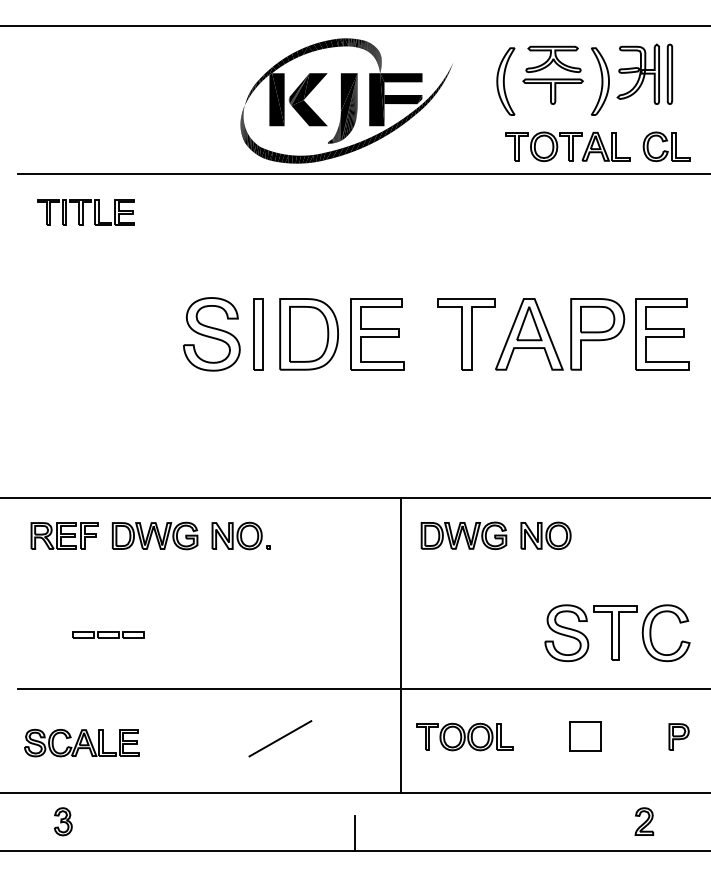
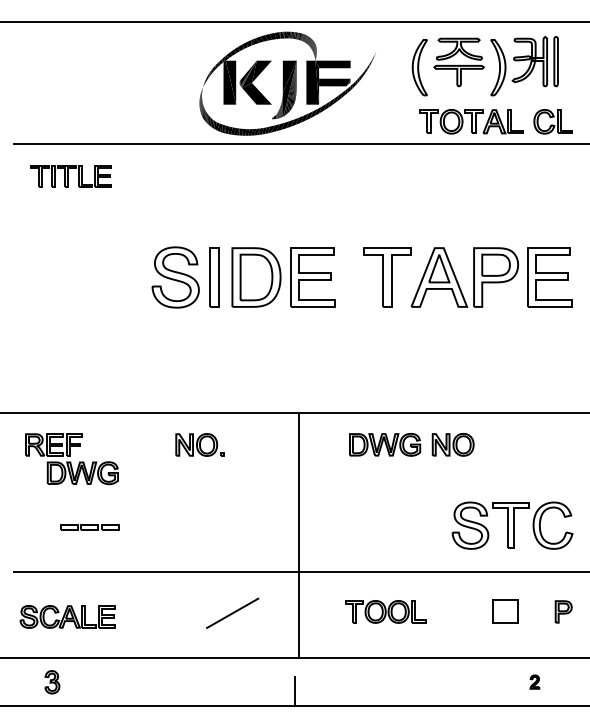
part: (154, 535) -> (82, 472), moved
line: (400, 644) -> (298, 535), moved
part: (585, 736) -> (505, 611), moved
part: (644, 821) -> (534, 682), size x0.6

